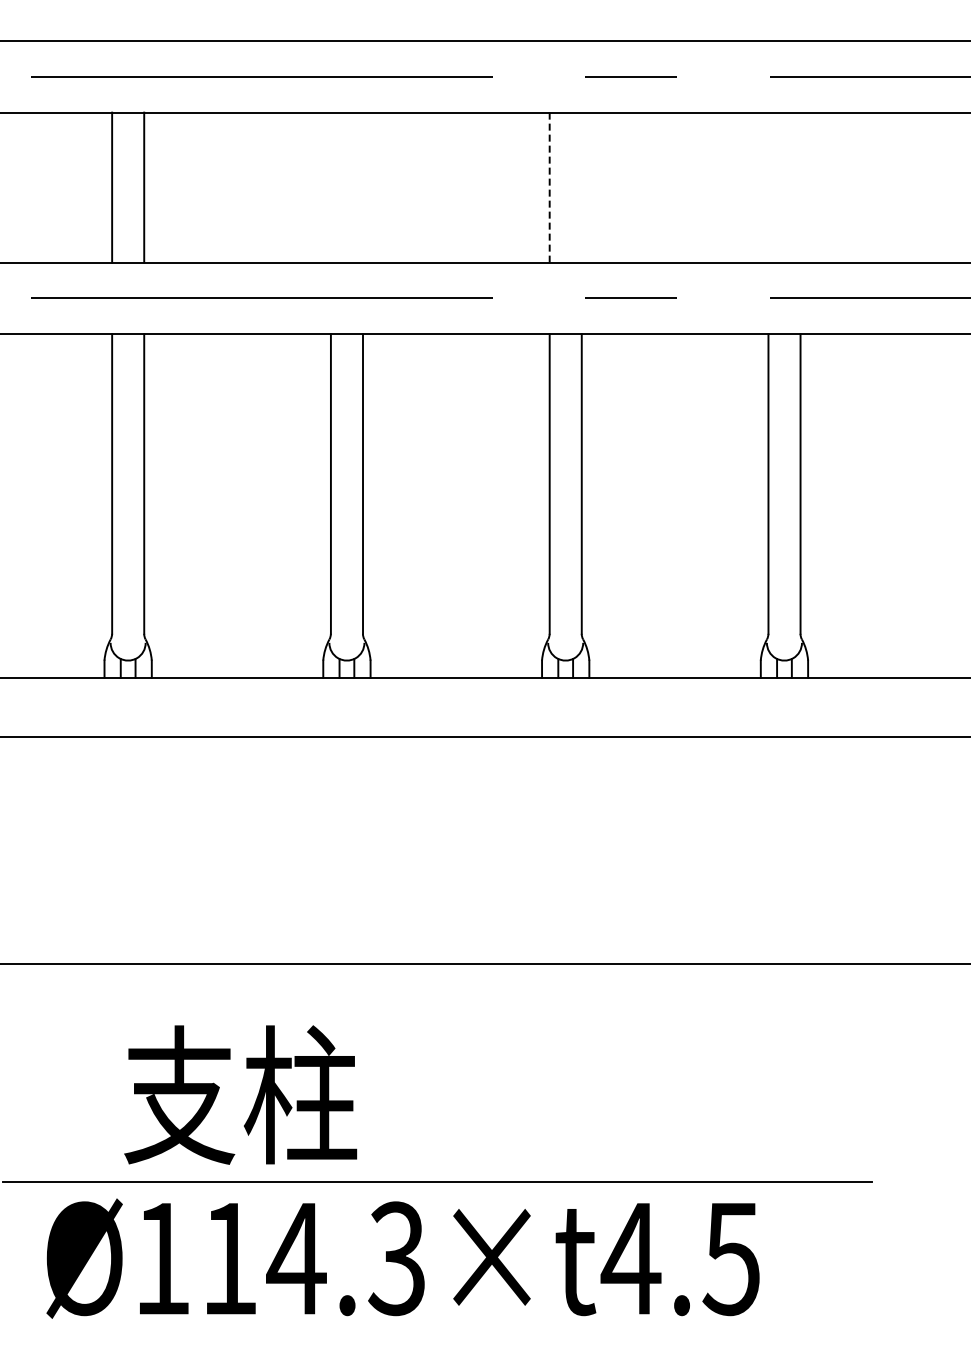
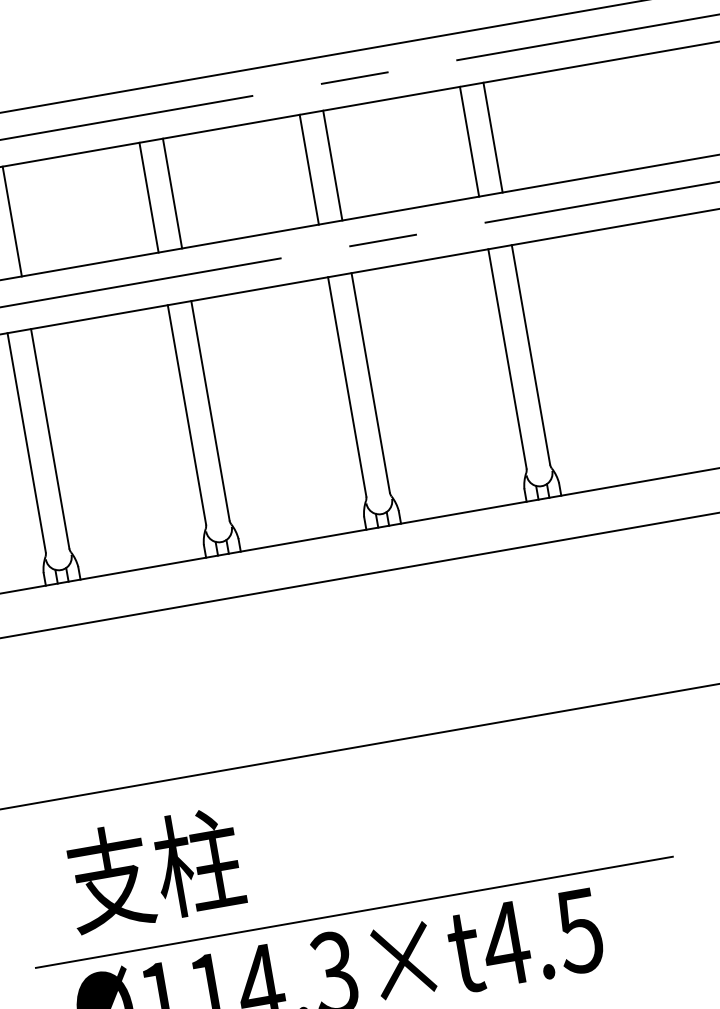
line: (330, 187) -> (148, 197), added
line: (362, 187) -> (172, 193), added
line: (549, 187) -> (309, 169), dashed -> solid
line: (581, 187) -> (332, 165), added
line: (768, 187) -> (469, 141), added
line: (800, 187) -> (493, 137), added
text: (240, 1094) -> (154, 870), moved

